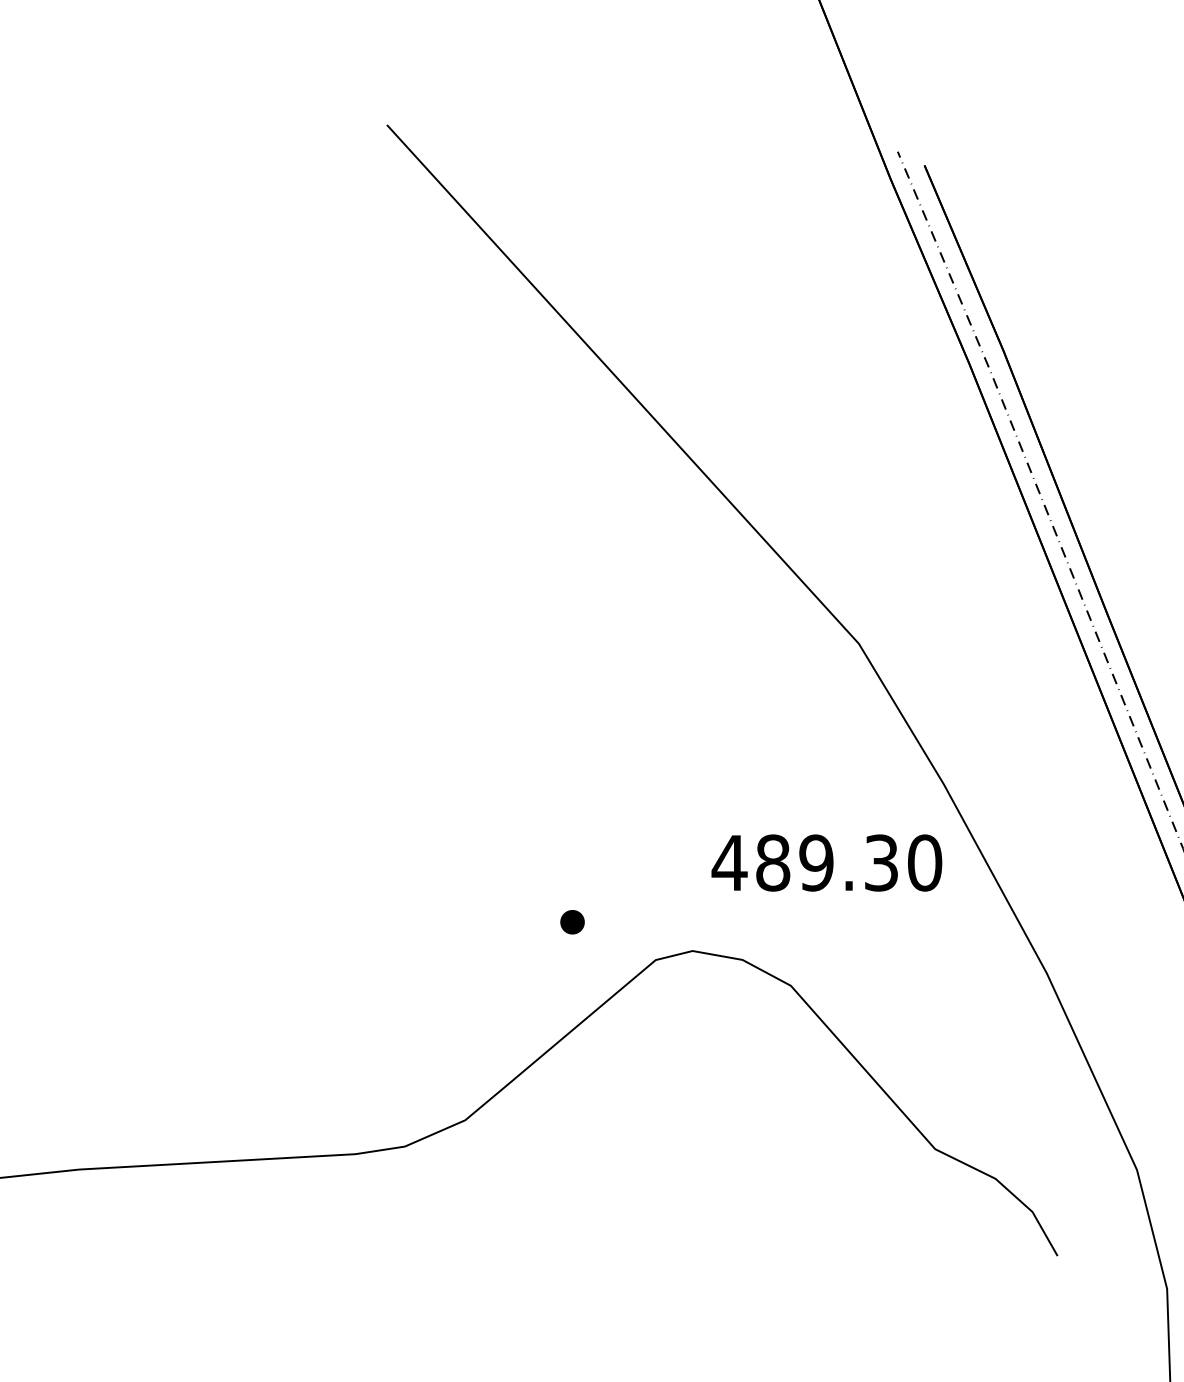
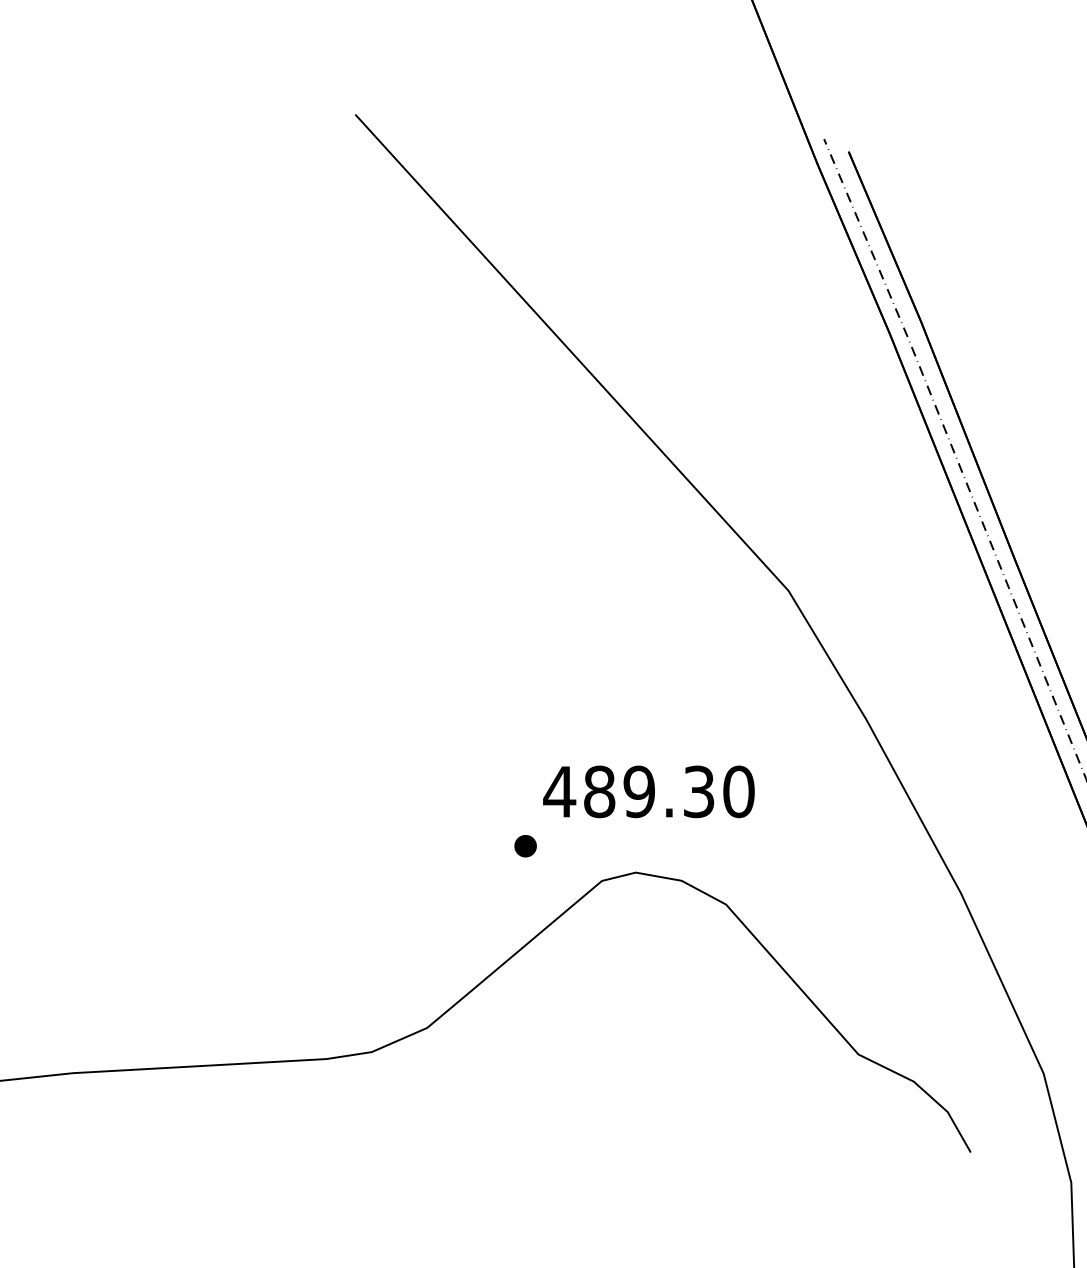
text: (826, 862) -> (648, 791), moved

